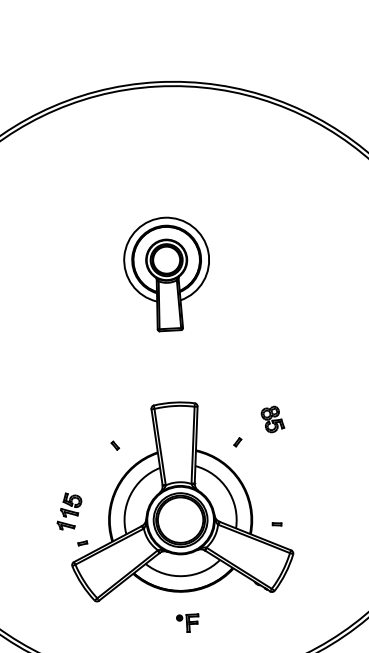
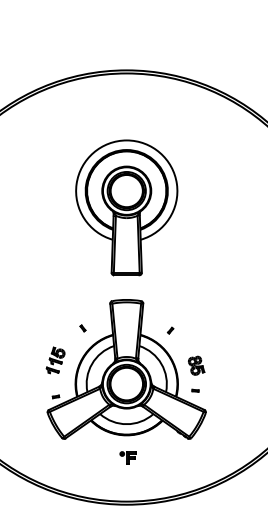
part: (166, 273) -> (126, 207), size x1.67
part: (272, 419) -> (196, 365), moved
part: (69, 511) -> (55, 360), moved

